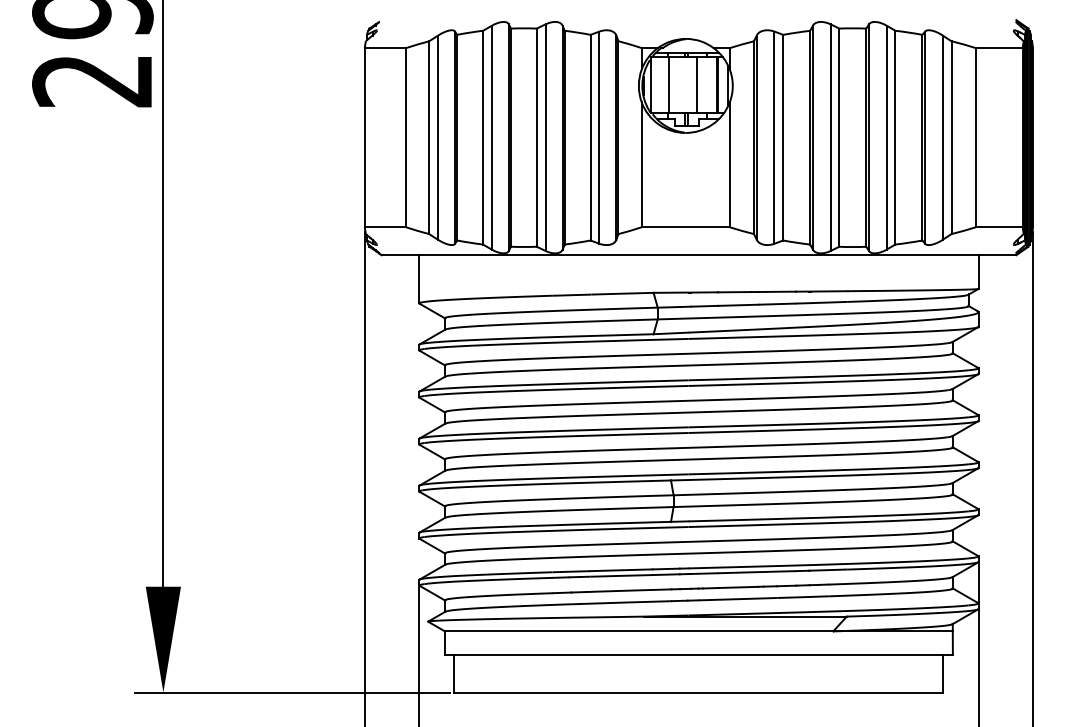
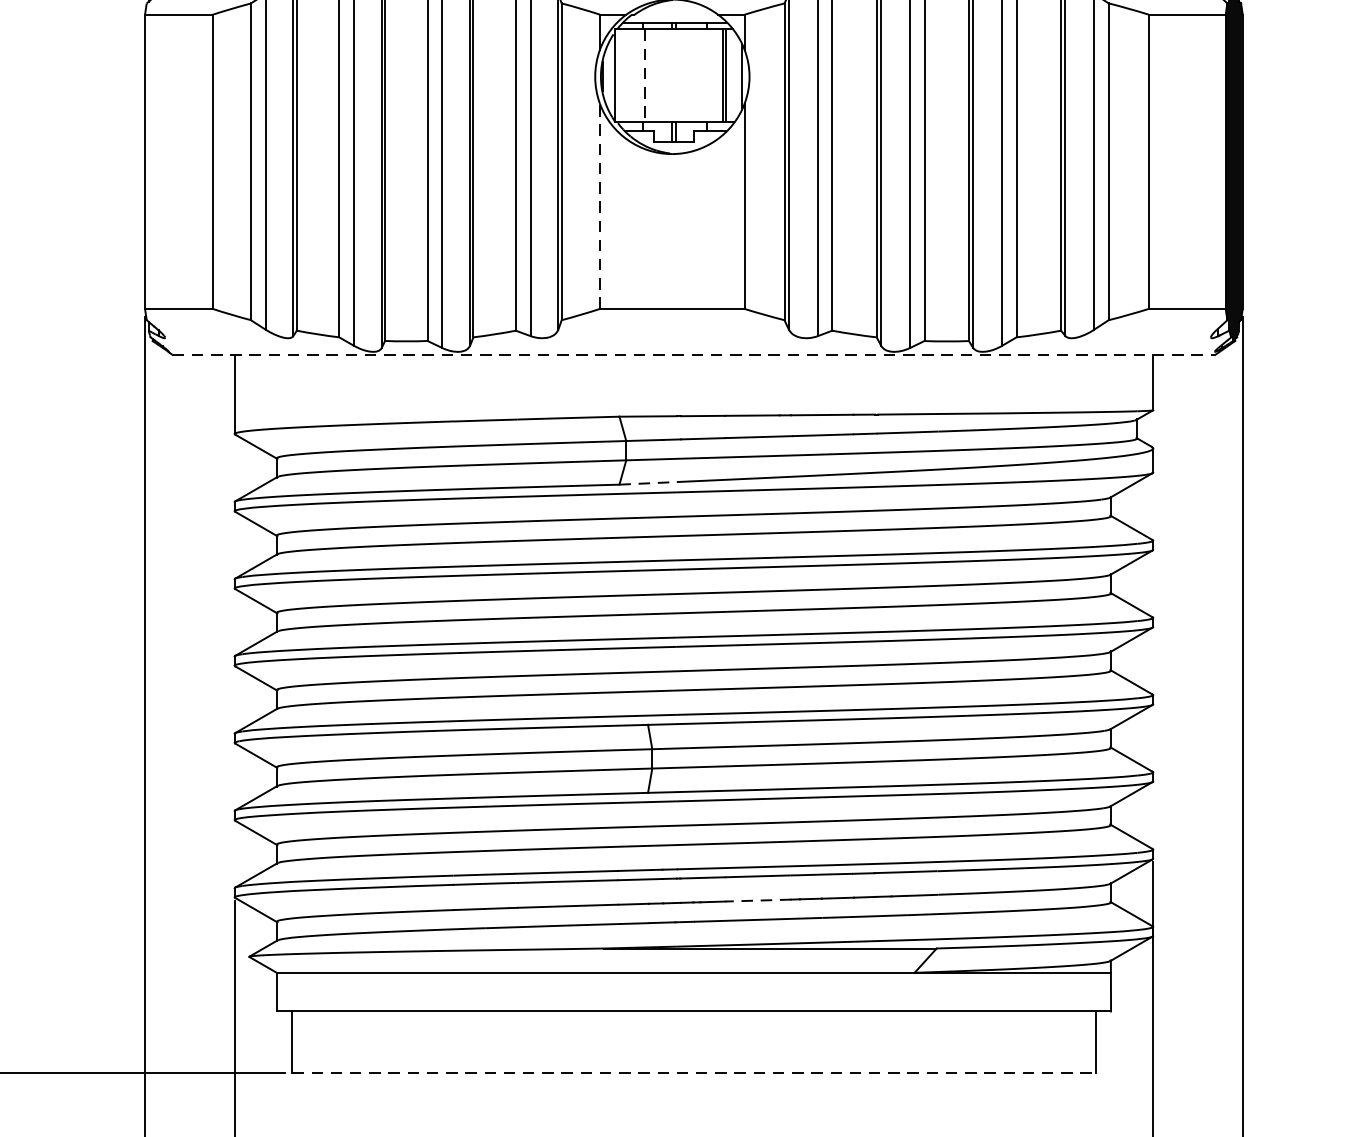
line: (668, 85) -> (643, 76), solid -> dashed
line: (697, 85) -> (691, 76), removed
line: (641, 164) -> (599, 205), solid -> dashed
line: (699, 255) -> (694, 355), solid -> dashed
line: (671, 333) -> (648, 483), solid -> dashed
line: (737, 587) -> (757, 900), solid -> dashed
line: (698, 692) -> (693, 1073), solid -> dashed

